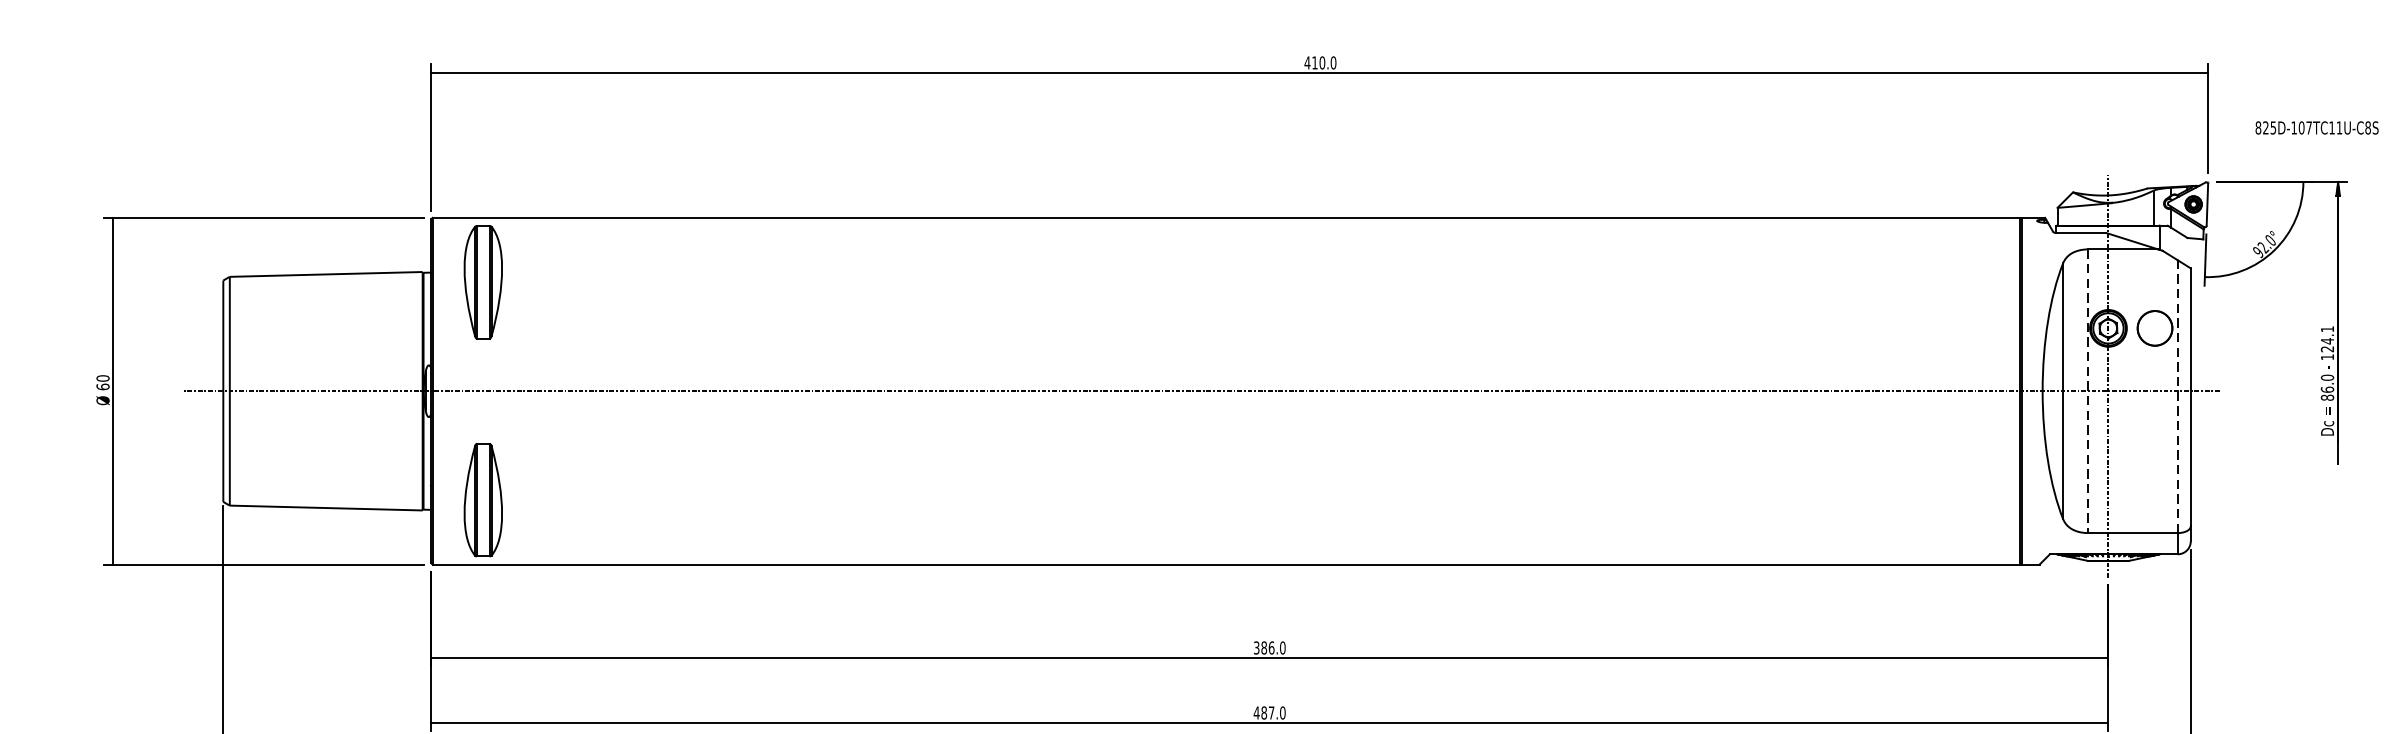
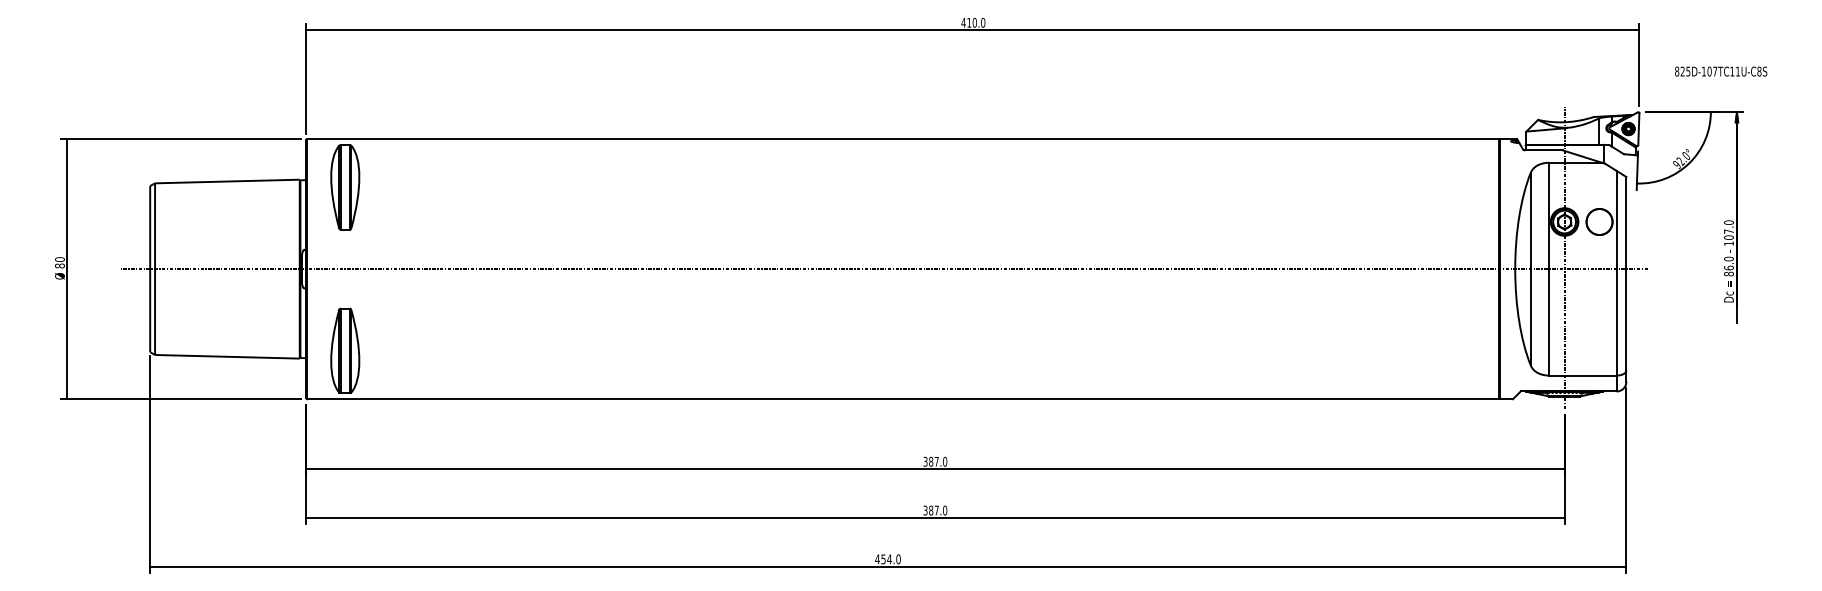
text: (2326, 338) -> (1728, 229), 124.1 -> 107.0
text: (102, 386) -> (59, 265), 60 -> 80
line: (2088, 391) -> (1549, 269), dashed -> solid
line: (2177, 395) -> (1616, 272), dashed -> solid
text: (1271, 647) -> (936, 461), 386.0 -> 387.0
text: (1256, 712) -> (925, 510), 487.0 -> 387.0

